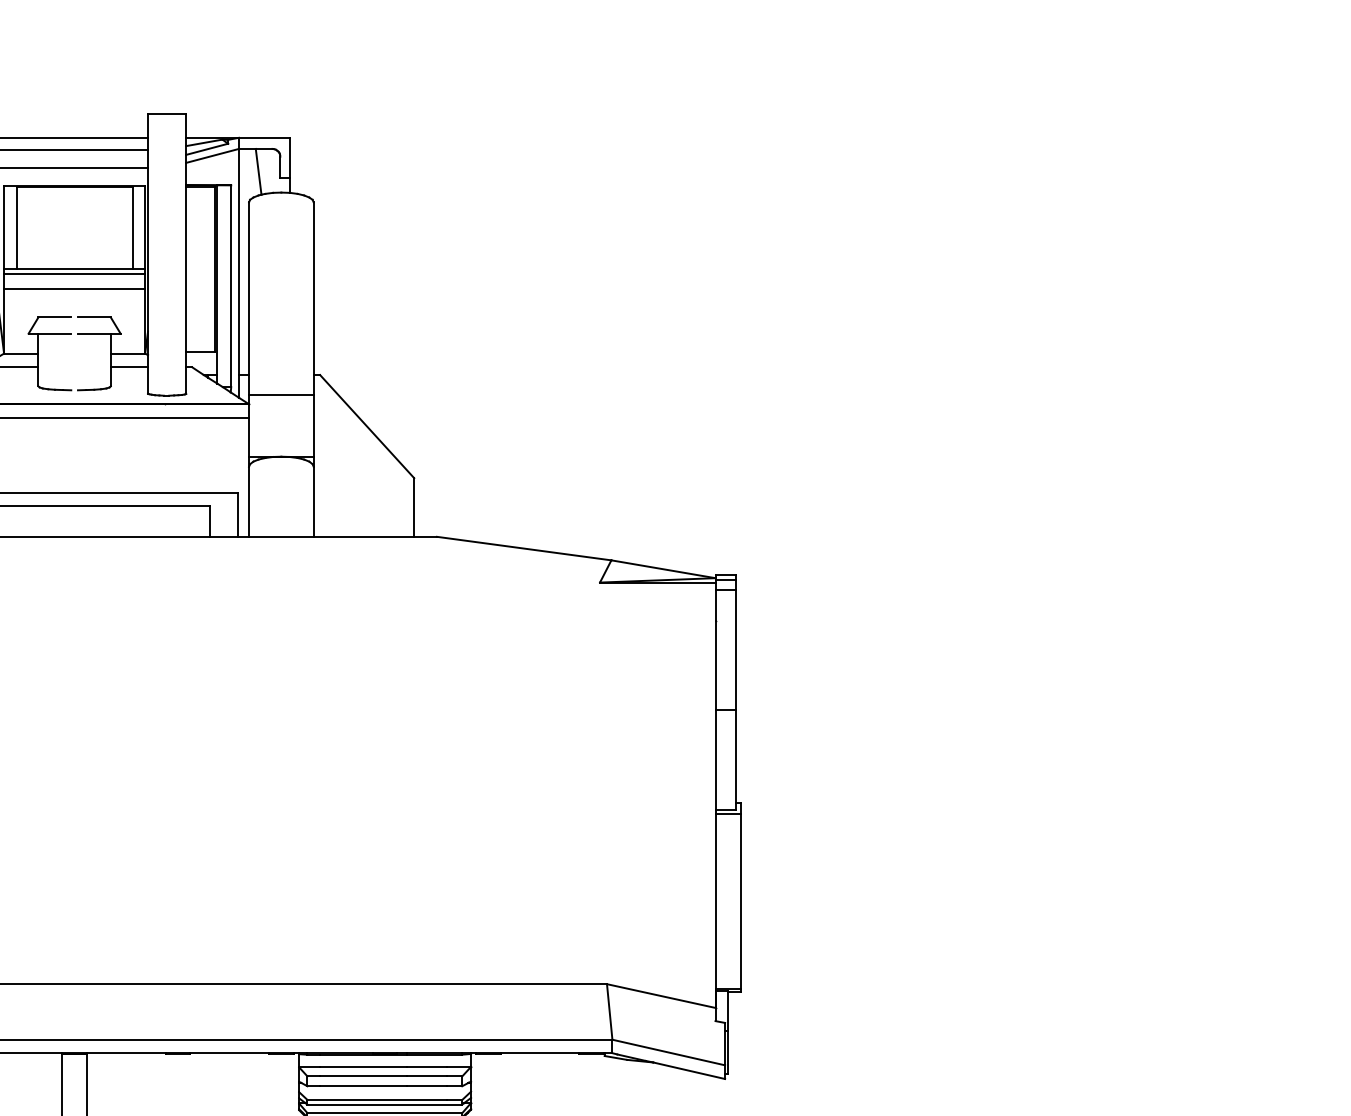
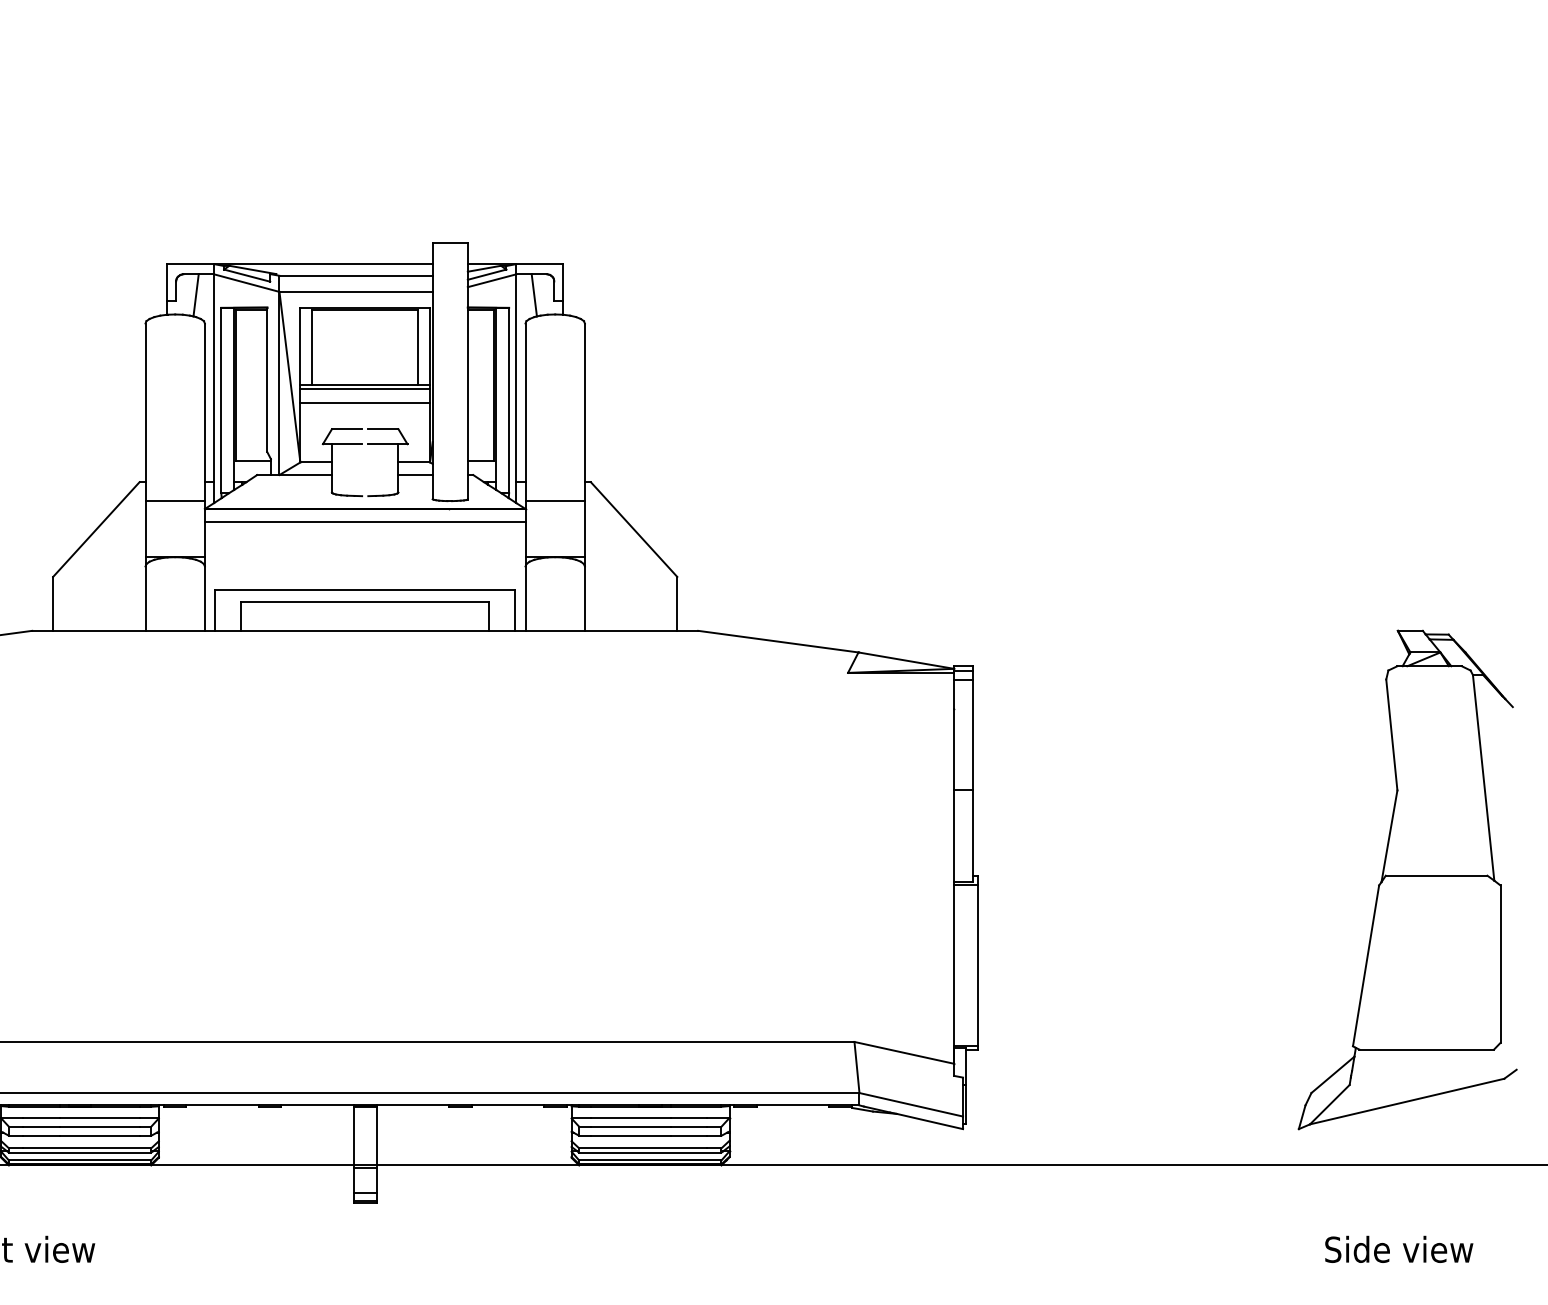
part: (1208, 807) -> (1407, 879), added

